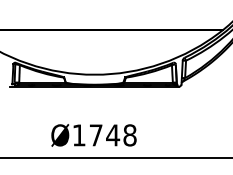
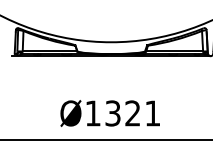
text: (112, 135) -> (132, 113), Ø1748 -> Ø1321

